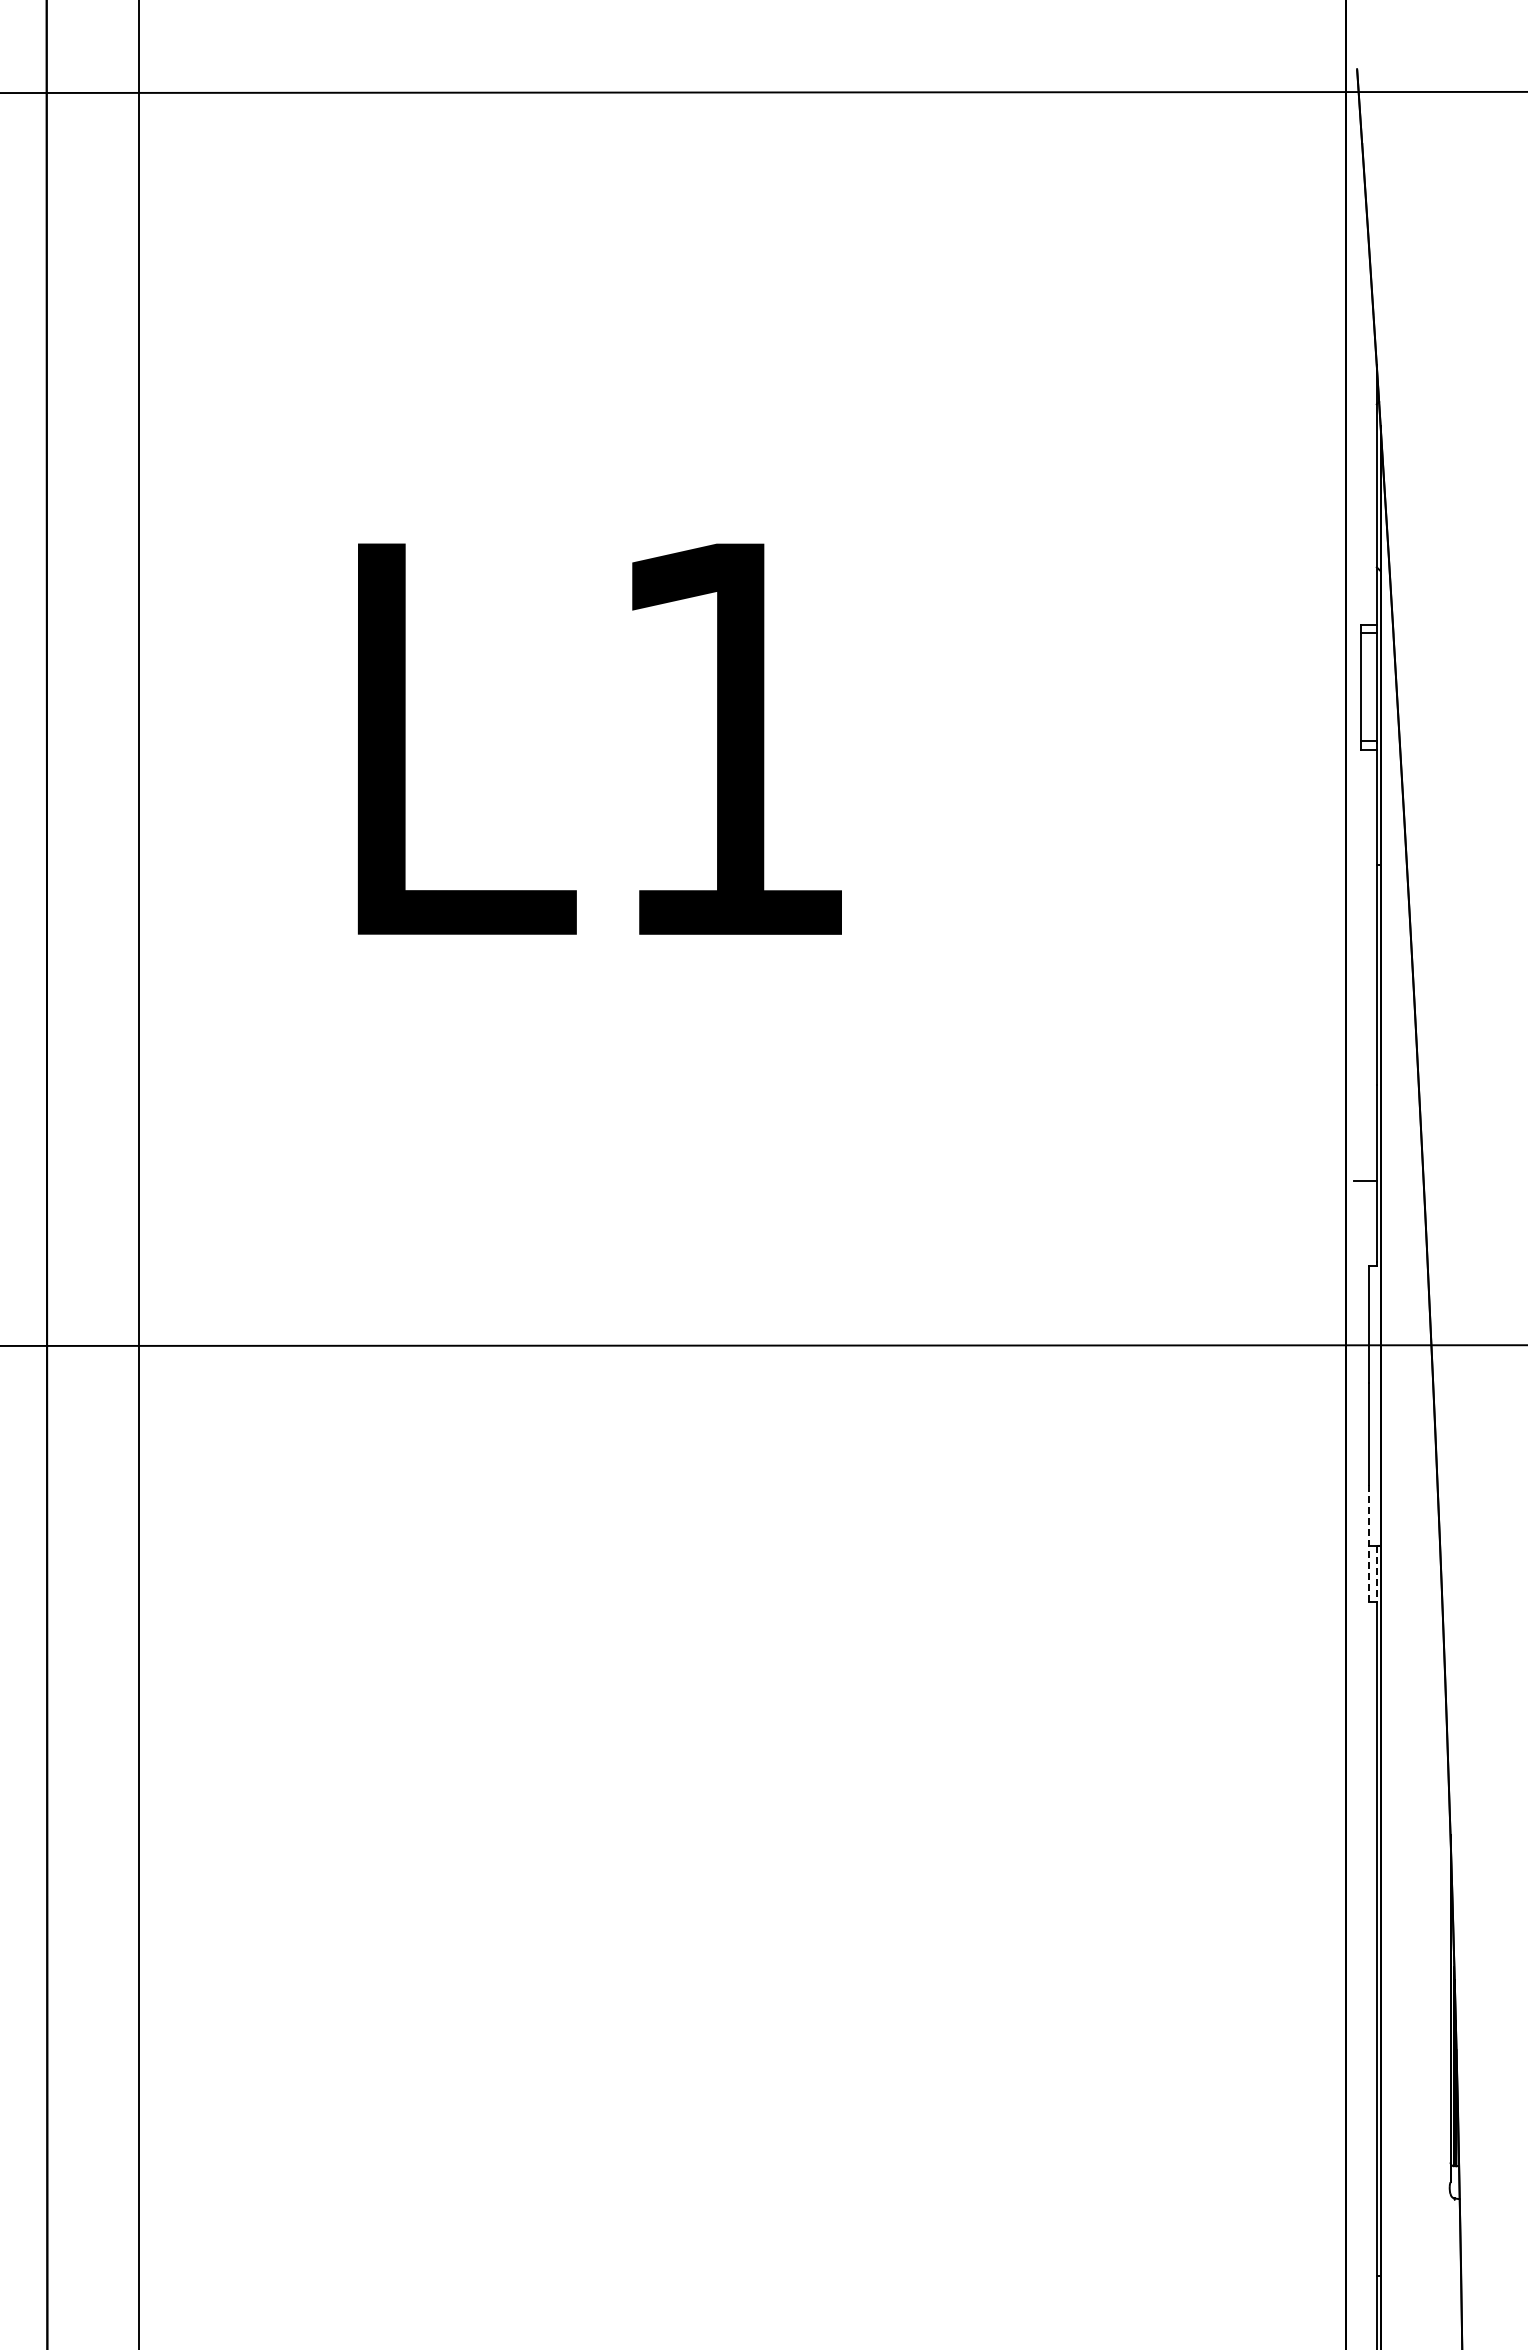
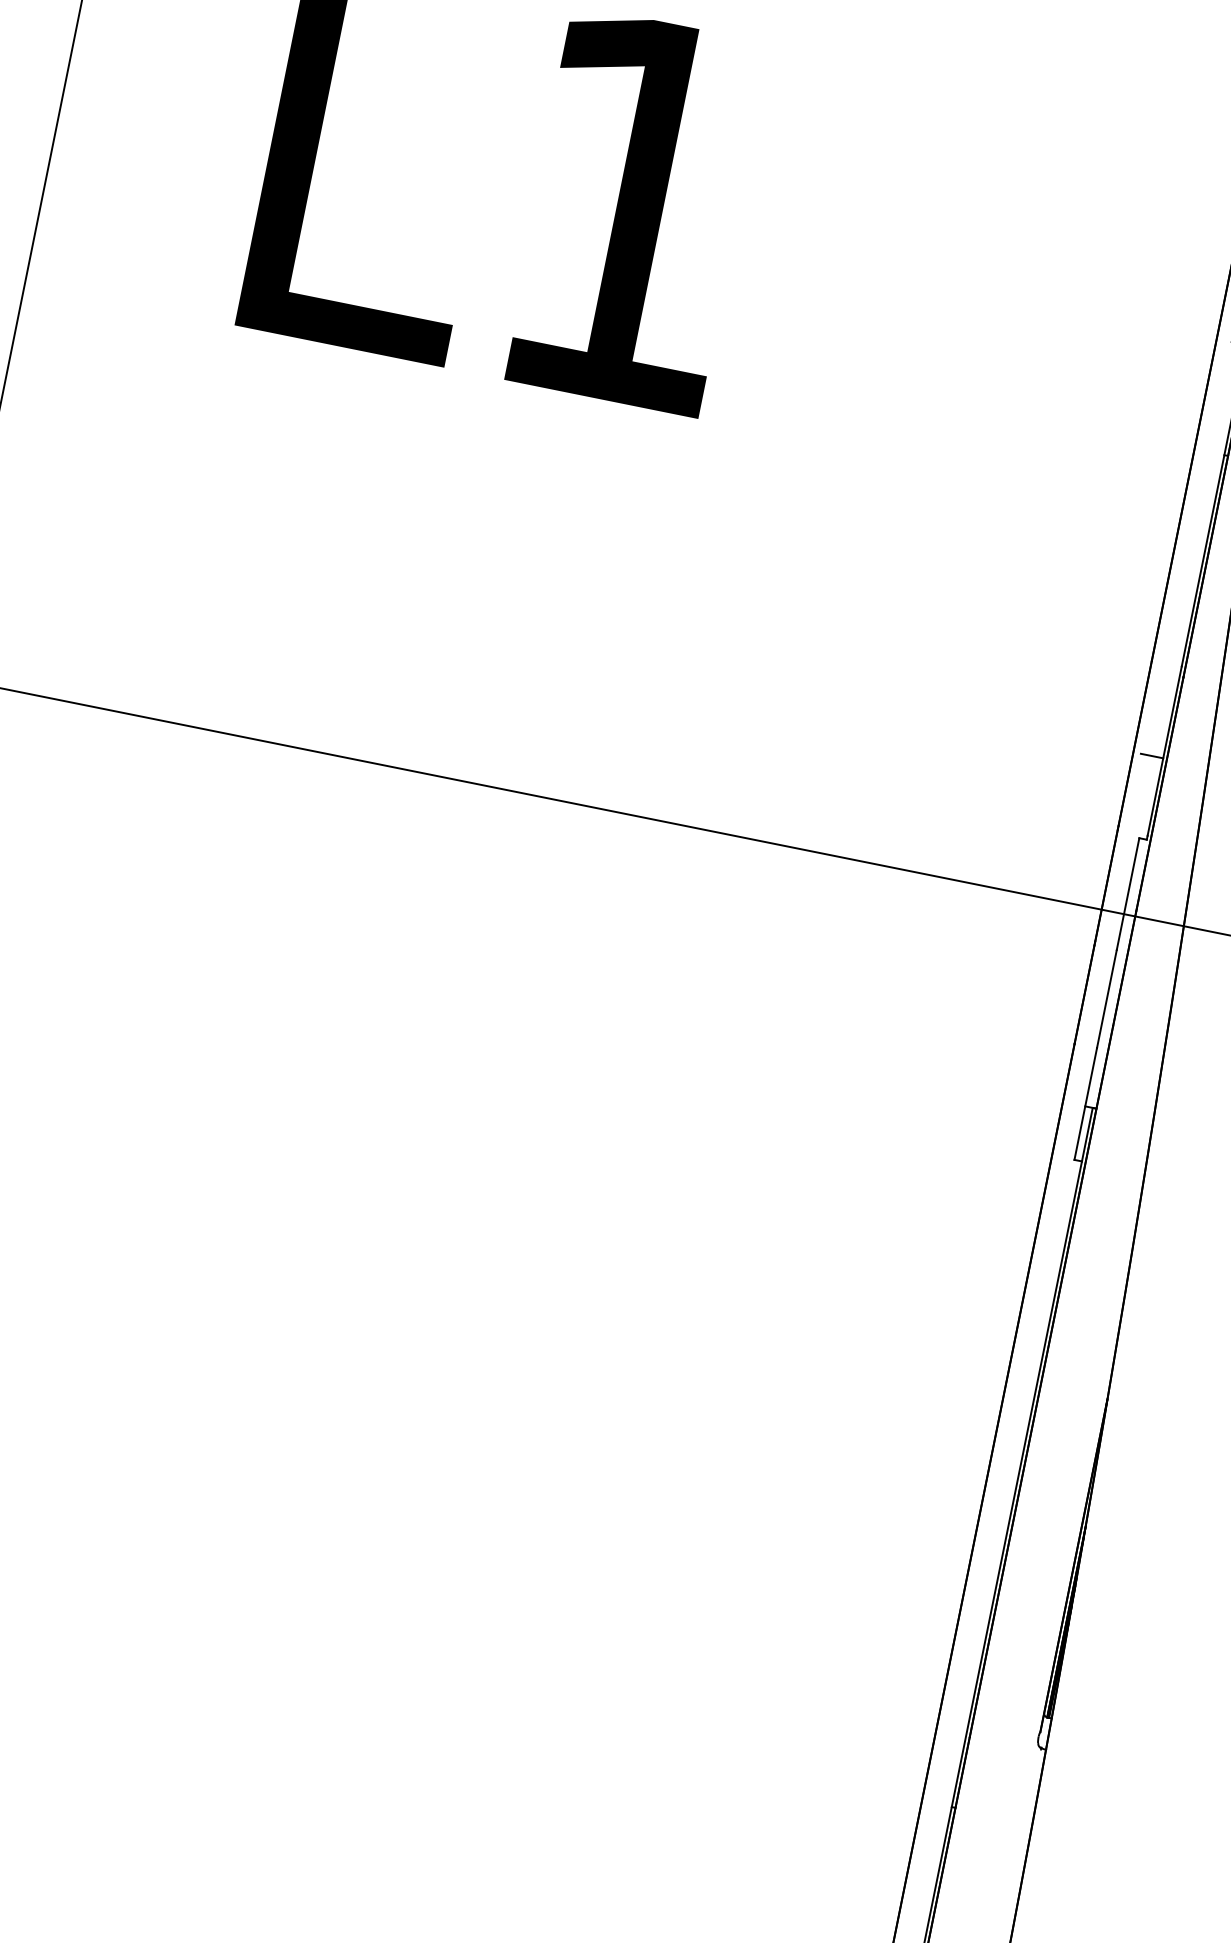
line: (1368, 1542) -> (1085, 1103), dashed -> solid
line: (1376, 1573) -> (1087, 1134), dashed -> solid

